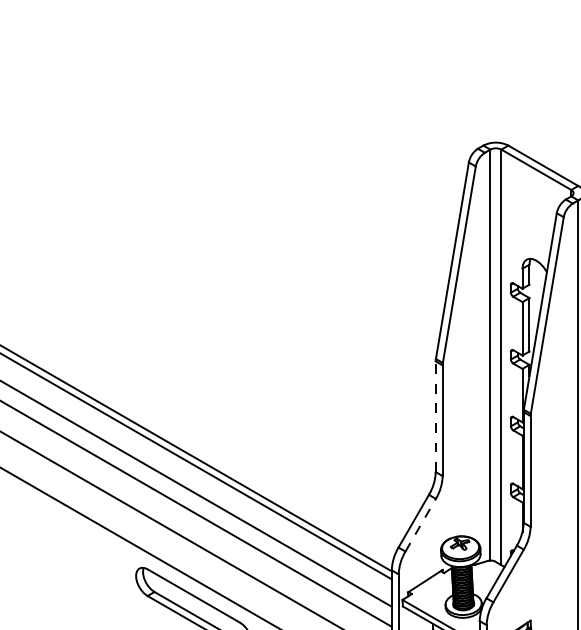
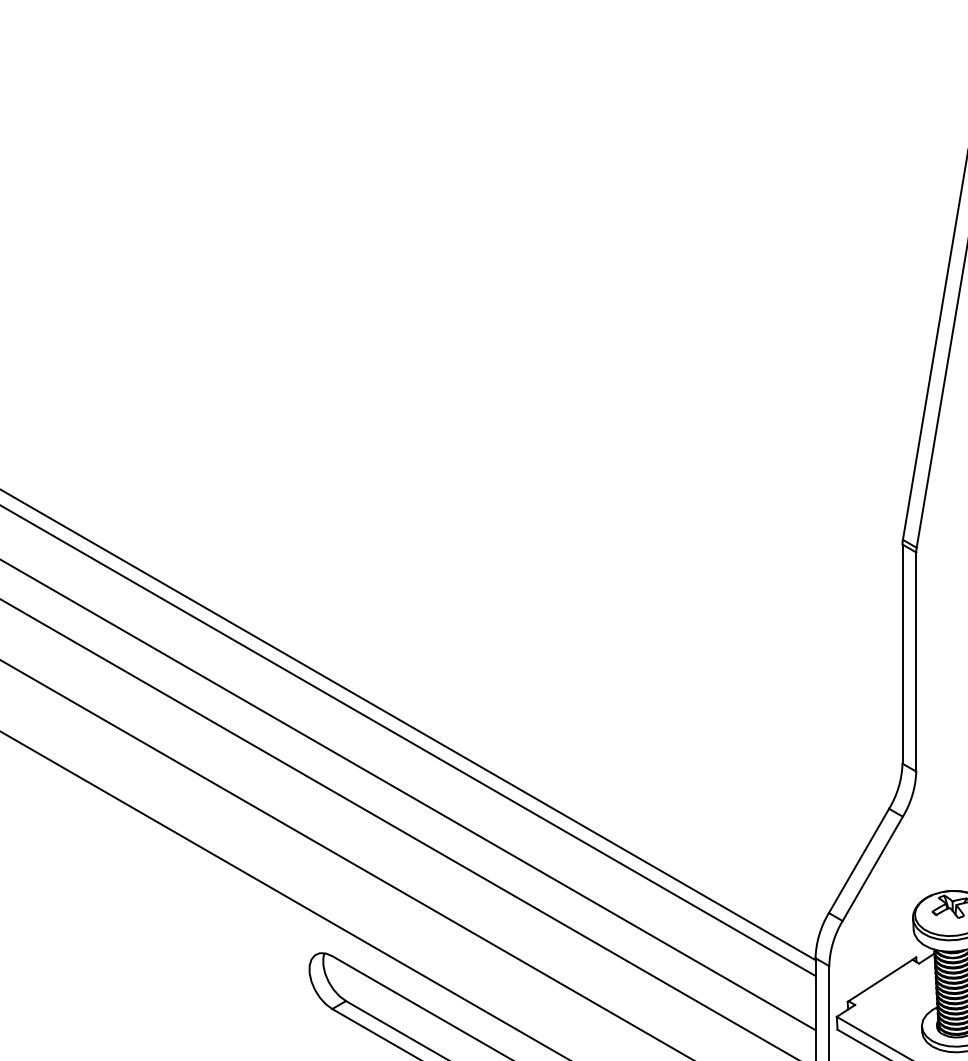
line: (435, 416) -> (902, 653), dashed -> solid
line: (420, 524) -> (872, 867), dashed -> solid

